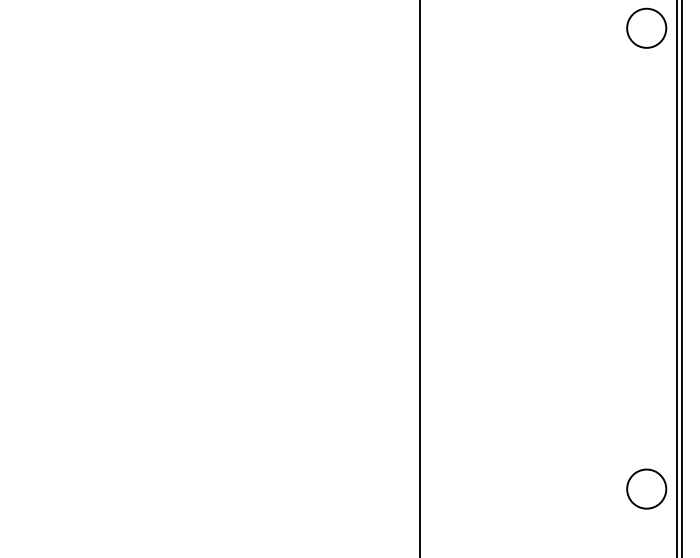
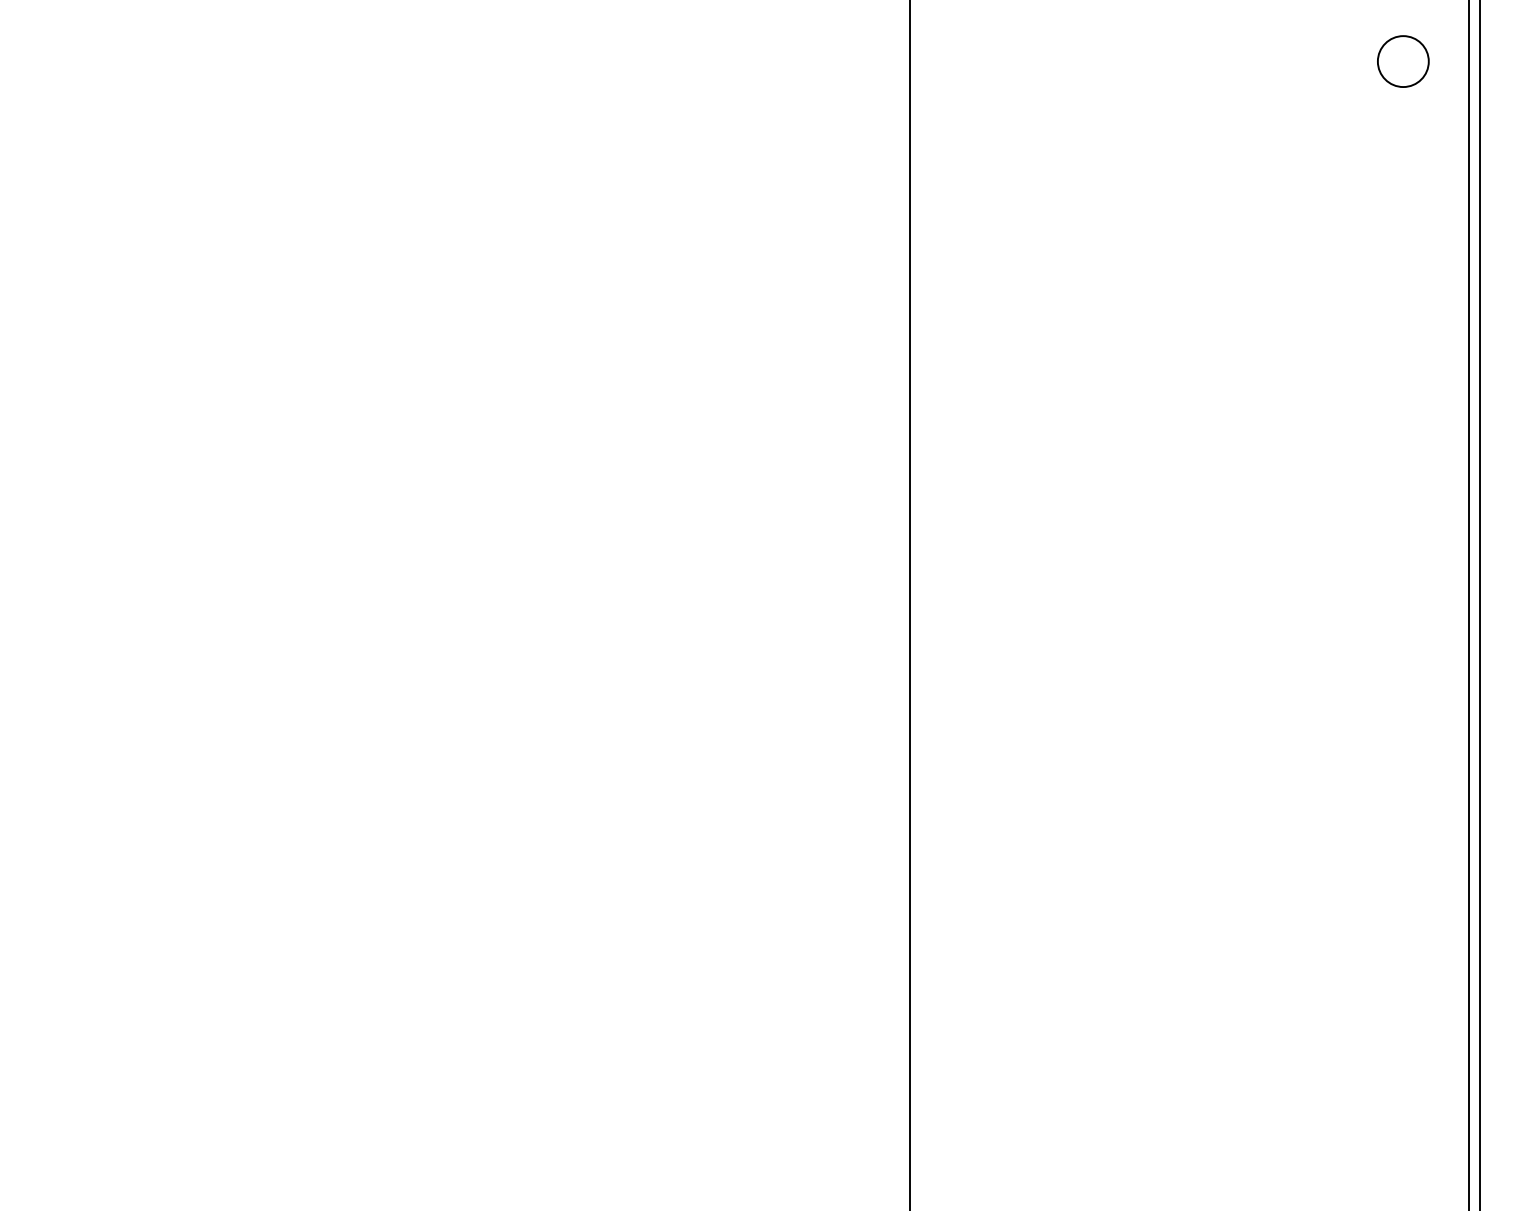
circle: (646, 27) -> (1402, 59), size x0.6
circle: (646, 488) -> (1402, 1060), removed

